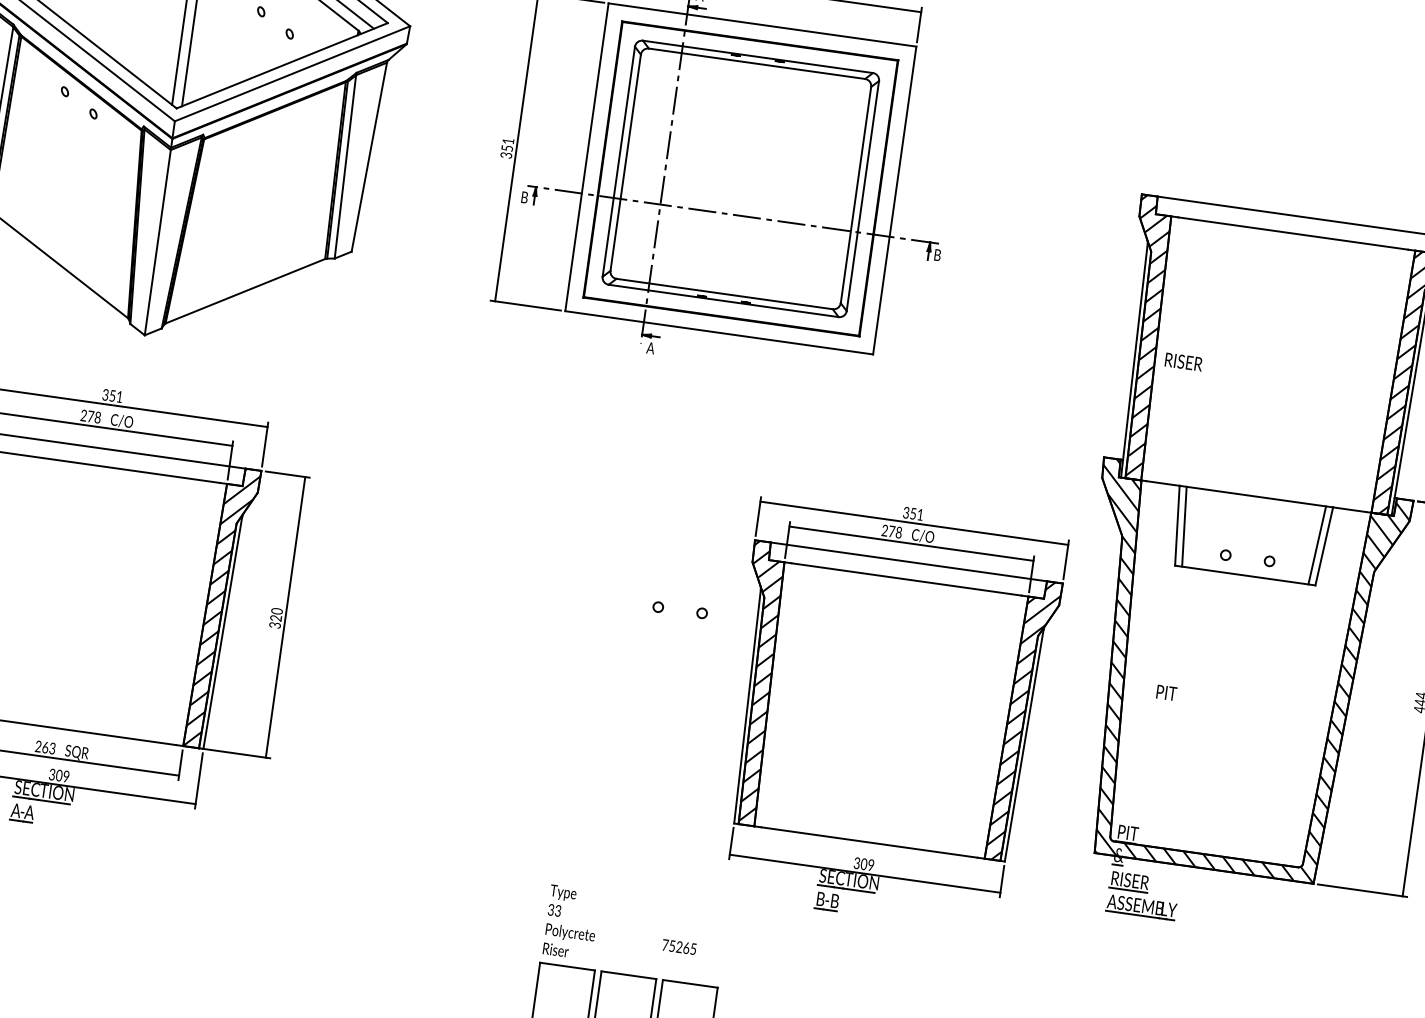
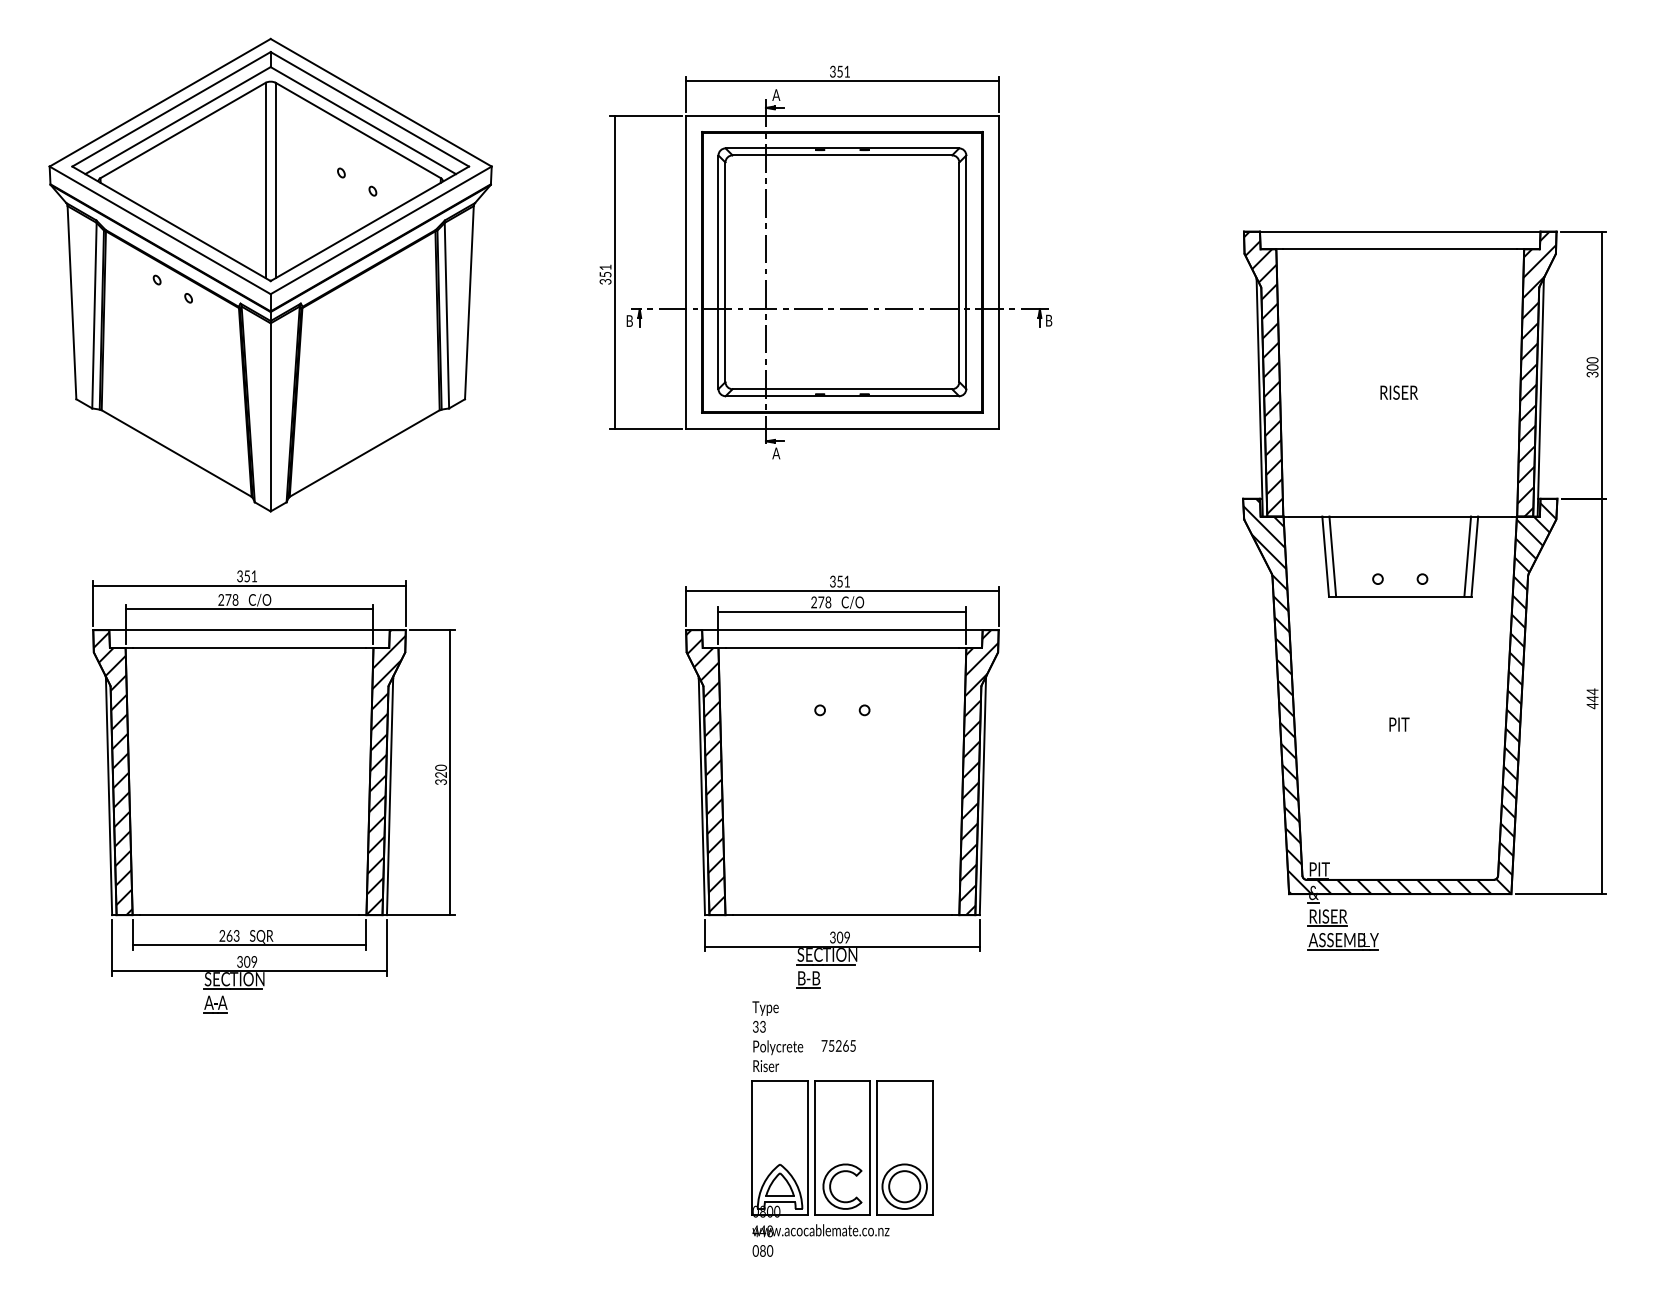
text: (1183, 361) -> (1398, 392), moved
text: (1166, 692) -> (1399, 724), moved
part: (888, 710) -> (842, 781), moved
text: (679, 946) -> (838, 1045), moved

